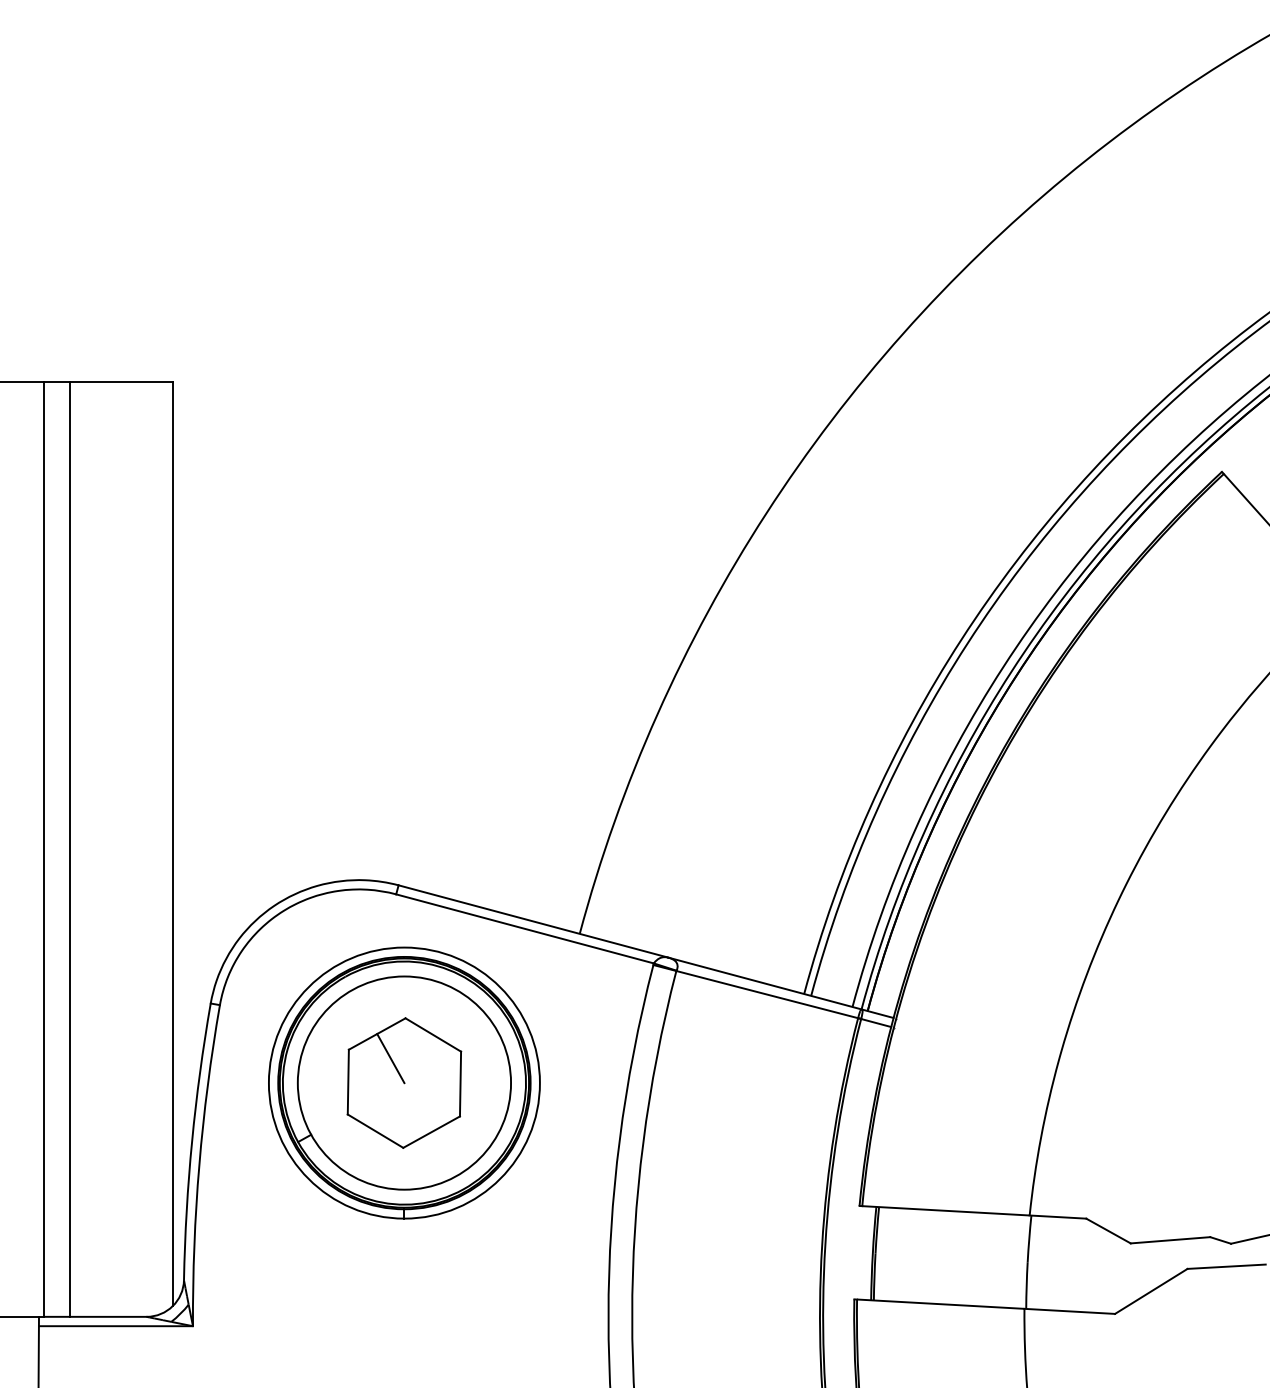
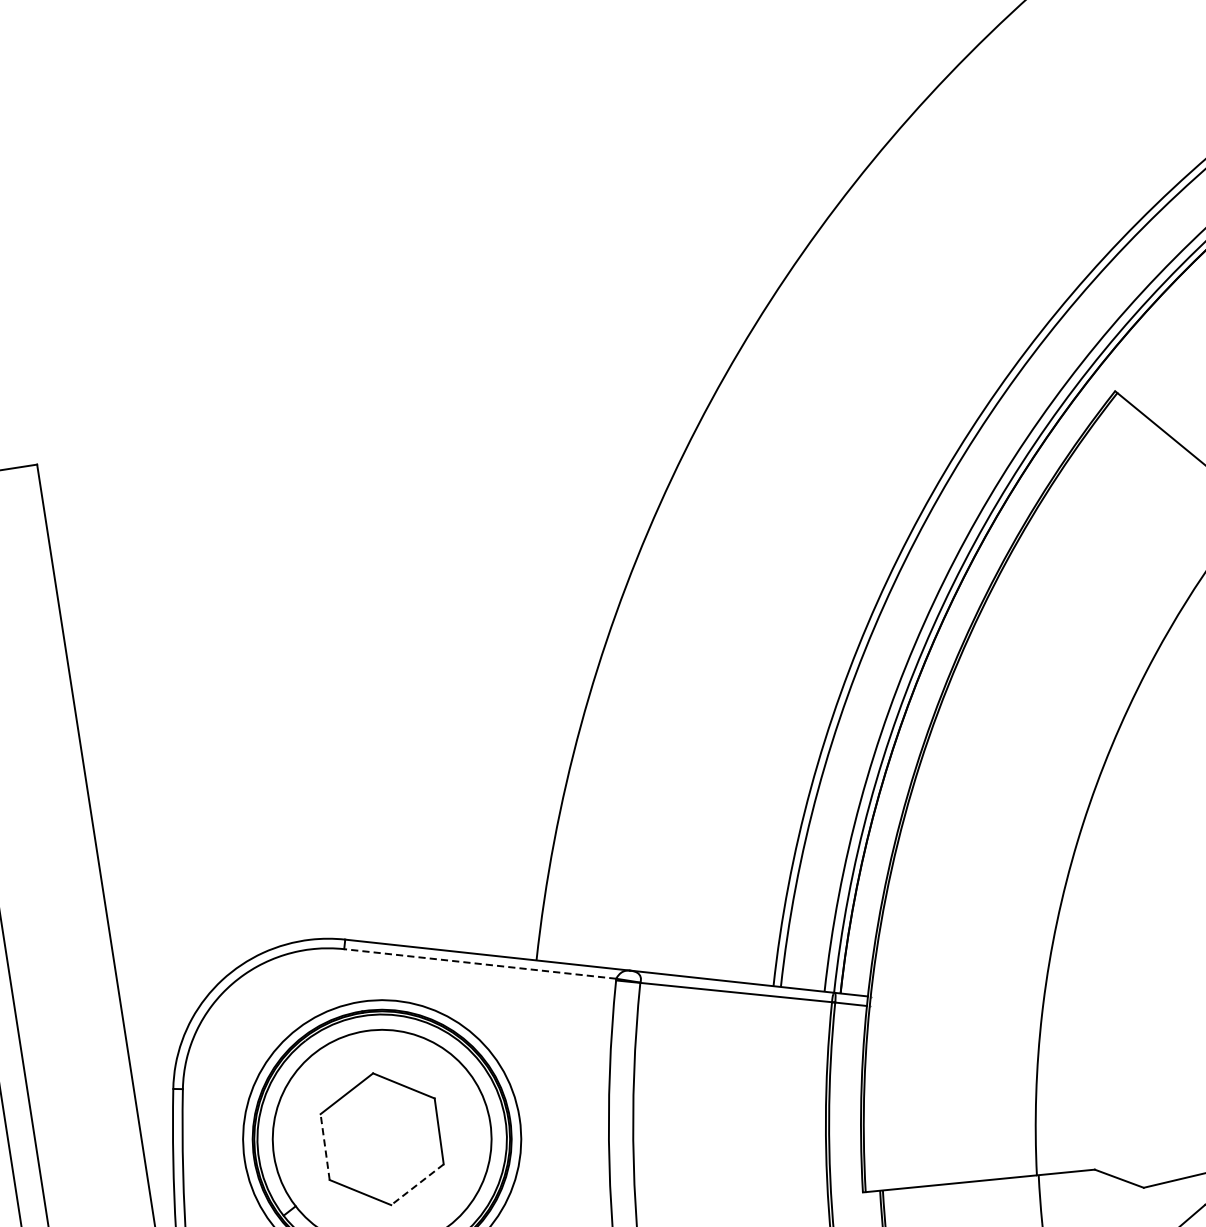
line: (524, 928) -> (479, 963), solid -> dashed
line: (390, 1058) -> (364, 1116), removed
line: (348, 1081) -> (325, 1146), solid -> dashed
line: (431, 1132) -> (417, 1185), solid -> dashed

